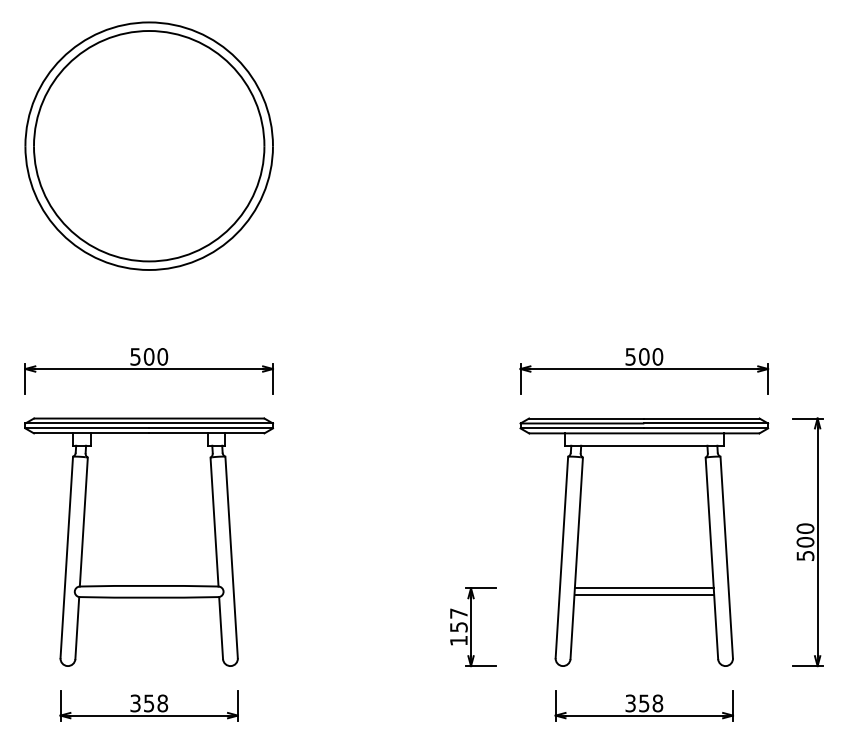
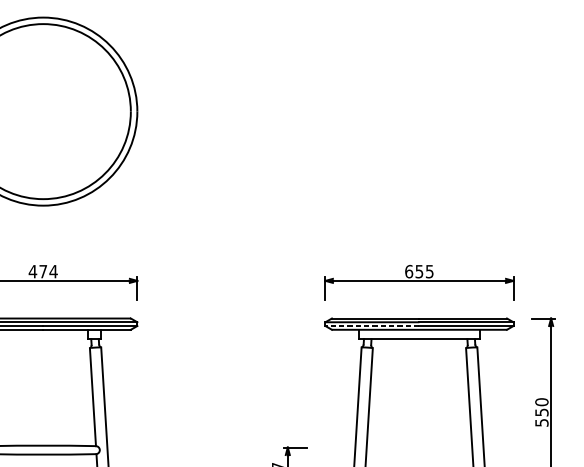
text: (148, 356) -> (42, 271), 500 -> 474
text: (644, 356) -> (419, 271), 500 -> 655
line: (582, 428) -> (372, 326), solid -> dashed
text: (805, 542) -> (541, 412), 500 -> 550
line: (643, 588) -> (418, 447), removed
line: (643, 595) -> (418, 452), removed

